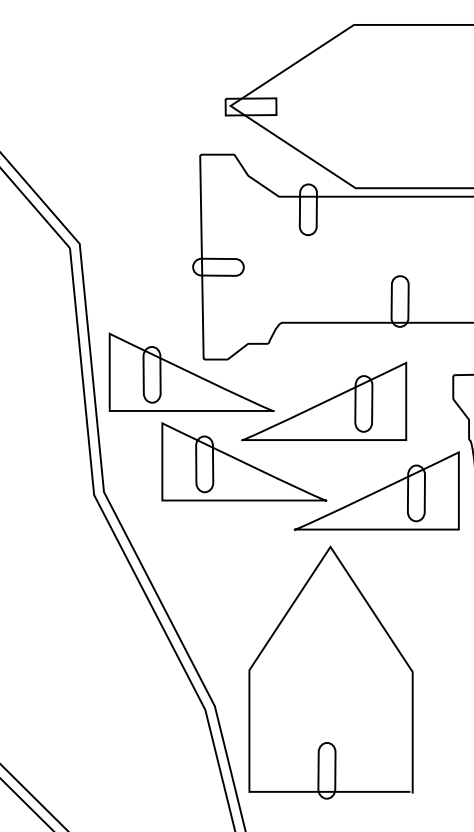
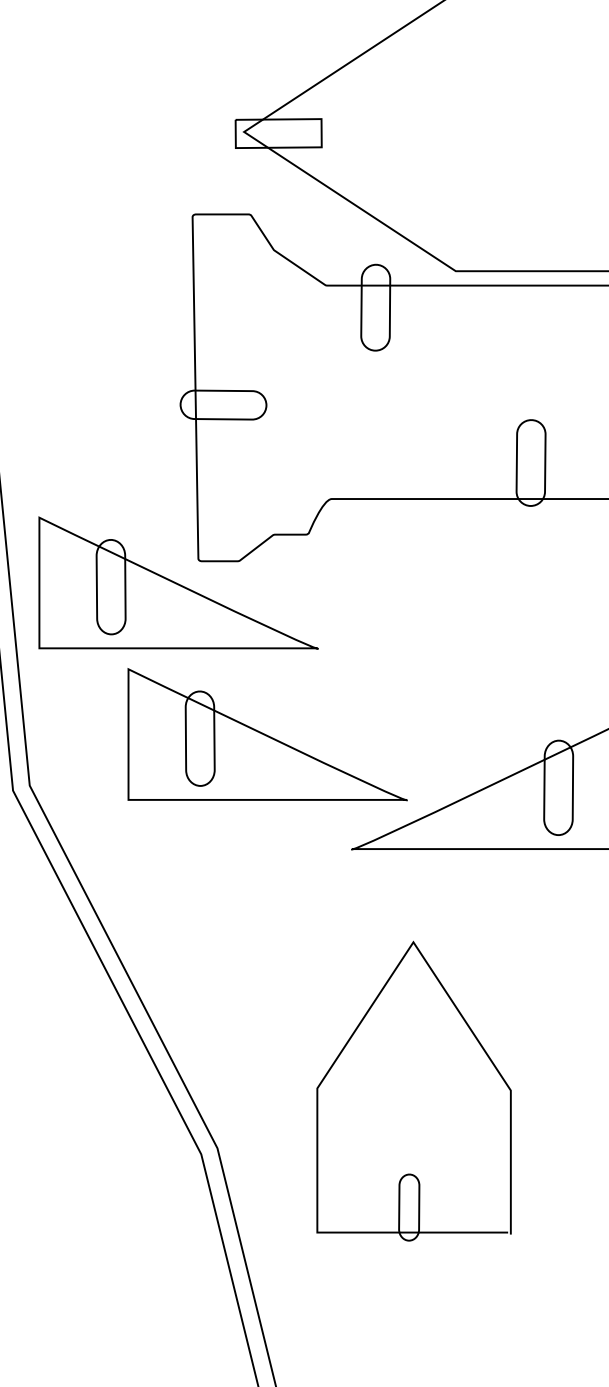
part: (324, 401) -> (403, 632), removed
part: (330, 672) -> (413, 1091), size x0.7

